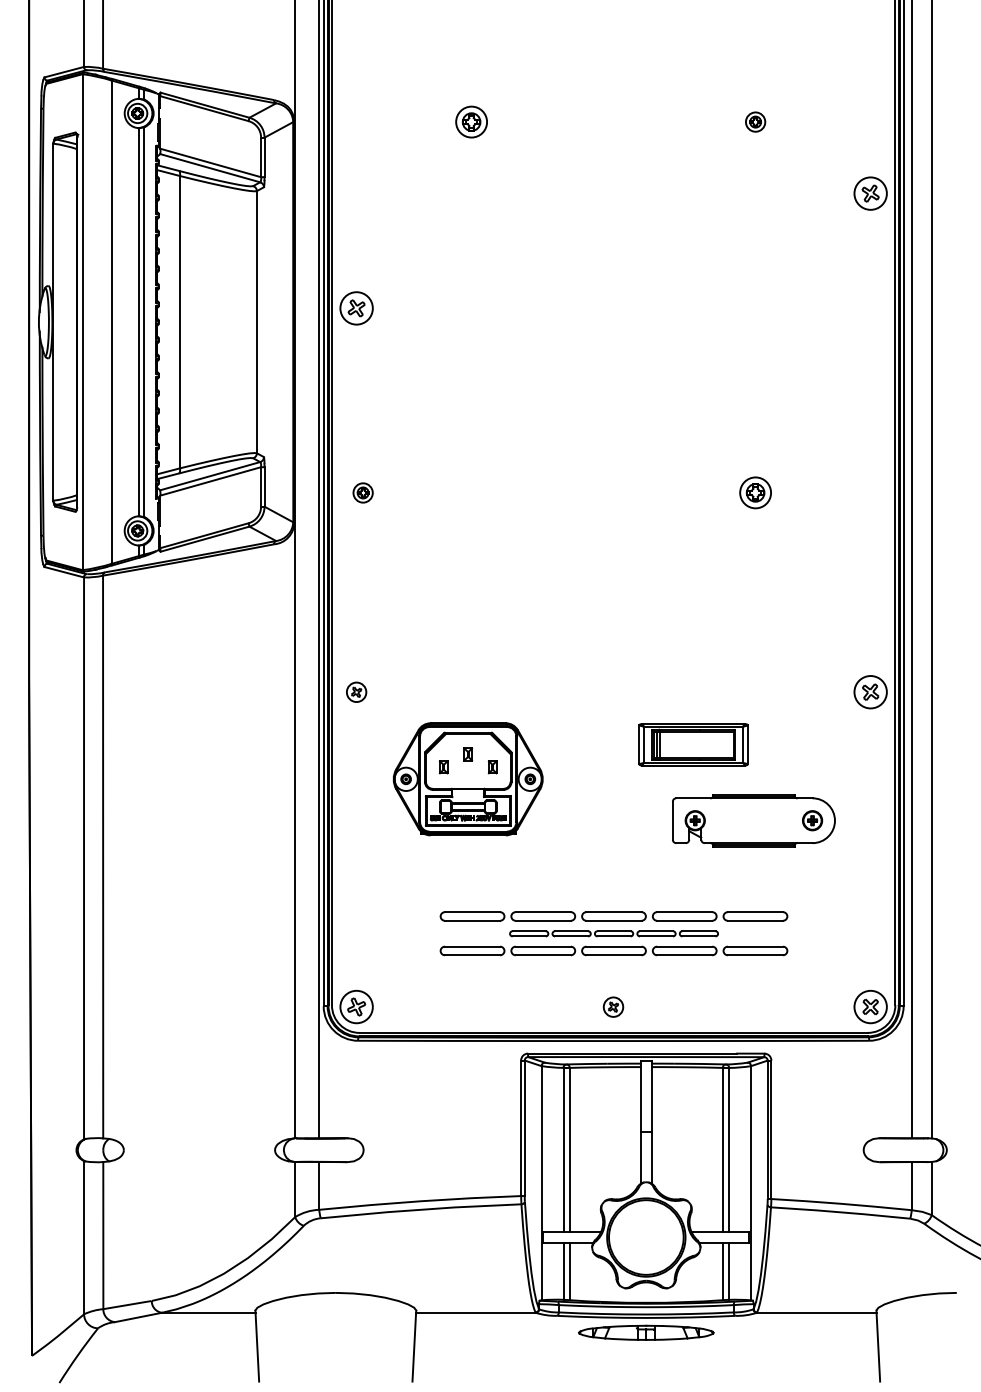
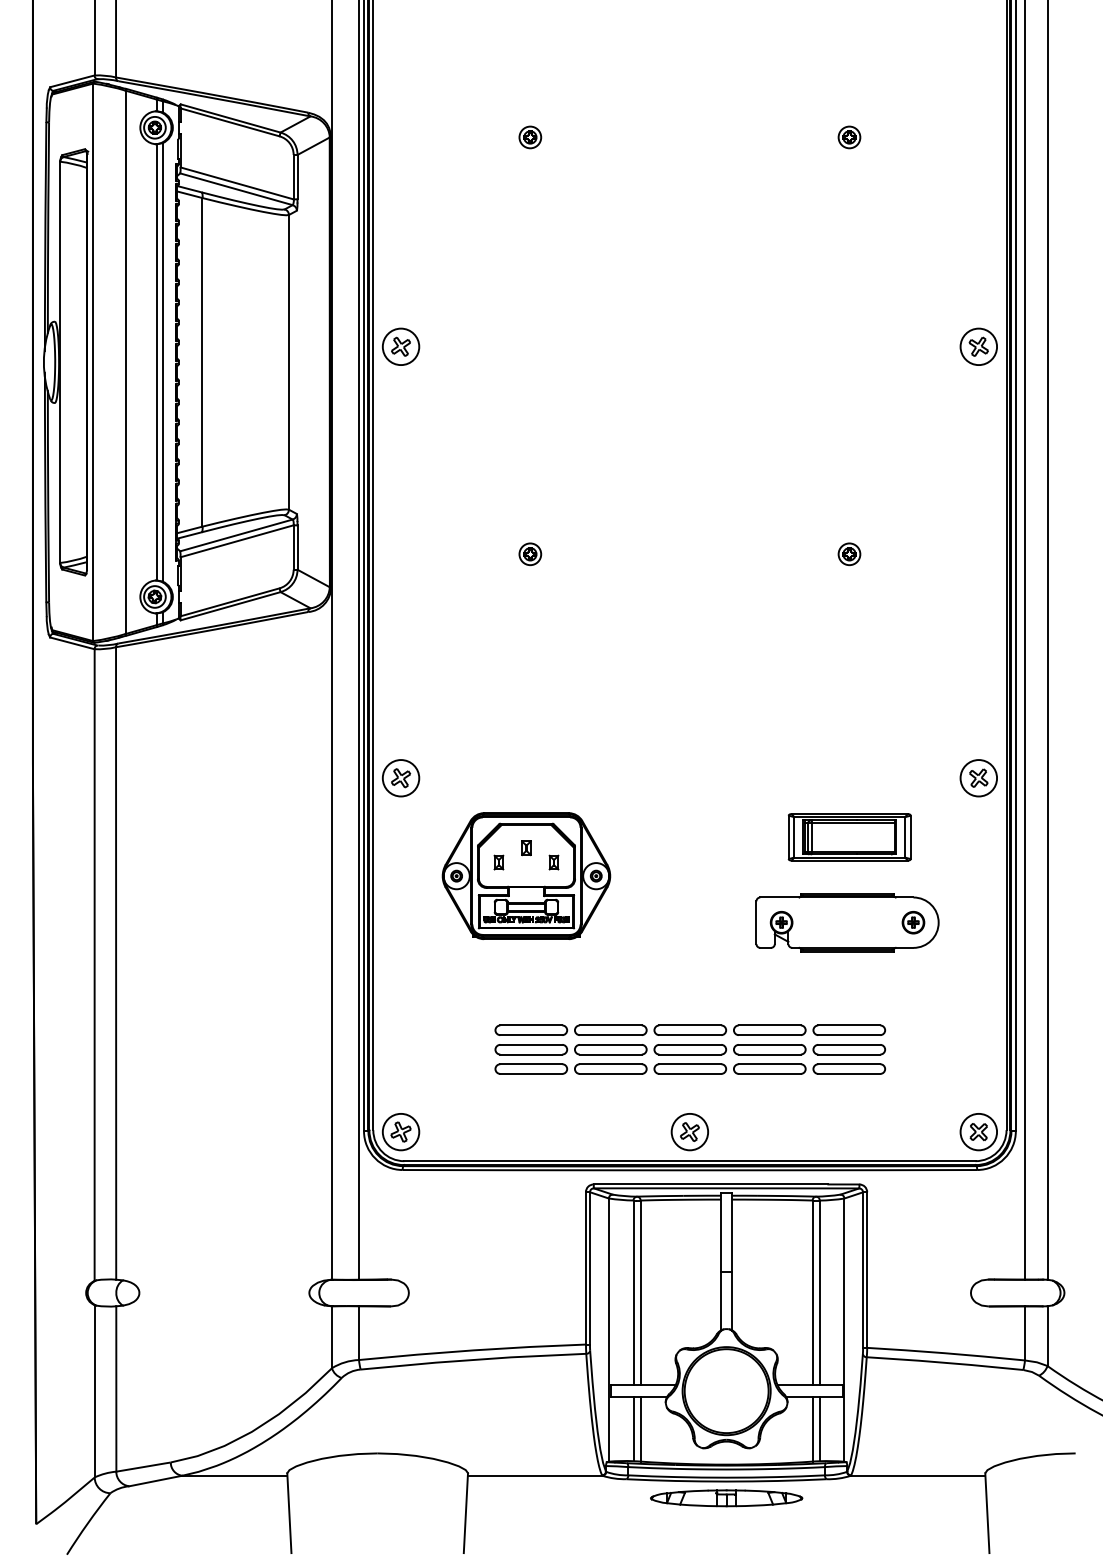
part: (471, 122) -> (530, 137), size x0.62
part: (870, 193) -> (978, 346), moved
part: (363, 493) -> (530, 554), moved
part: (755, 493) -> (849, 554), size x0.62
part: (356, 692) -> (400, 778), size x1.67
part: (693, 744) -> (849, 837), moved
part: (614, 933) -> (690, 1049), size x1.67
part: (613, 1007) -> (689, 1132), size x1.67

